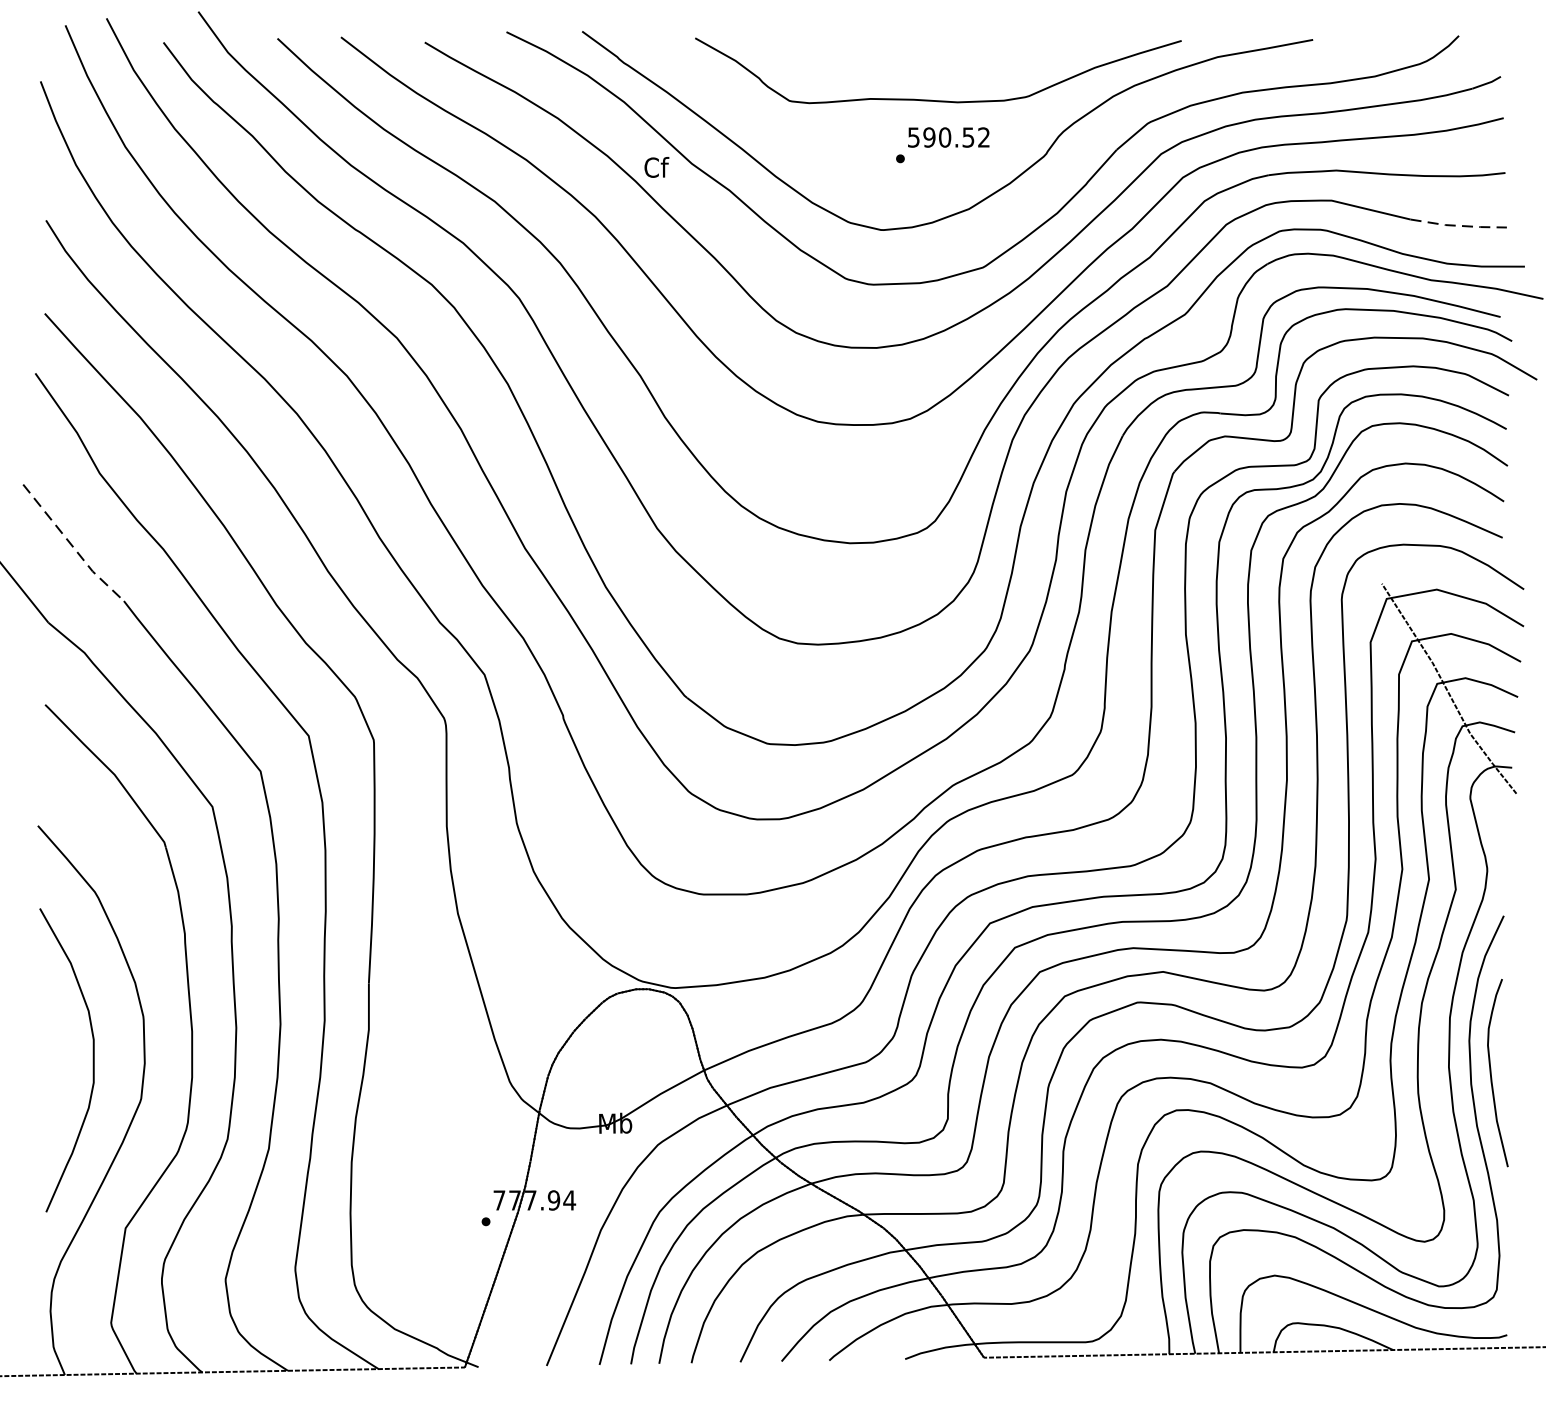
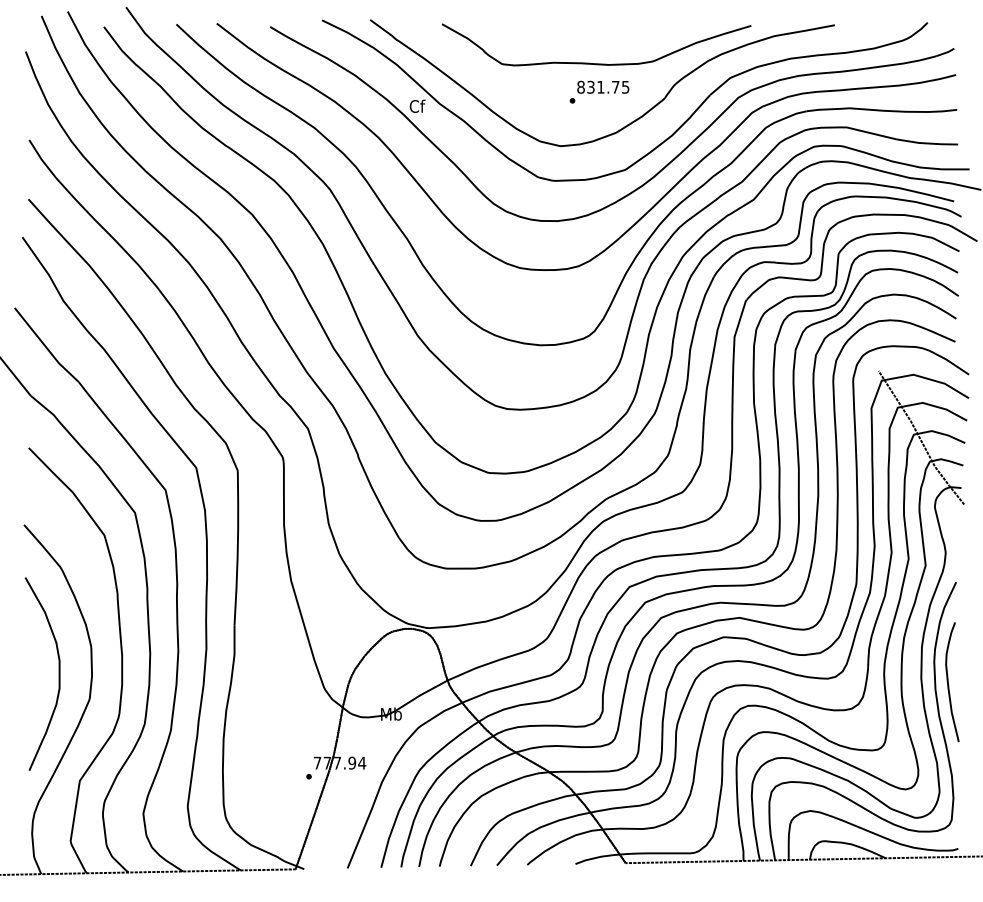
text: (949, 136) -> (603, 86), 590.52 -> 831.75
line: (1458, 225) -> (927, 143), dashed -> solid
line: (71, 545) -> (45, 346), dashed -> solid

